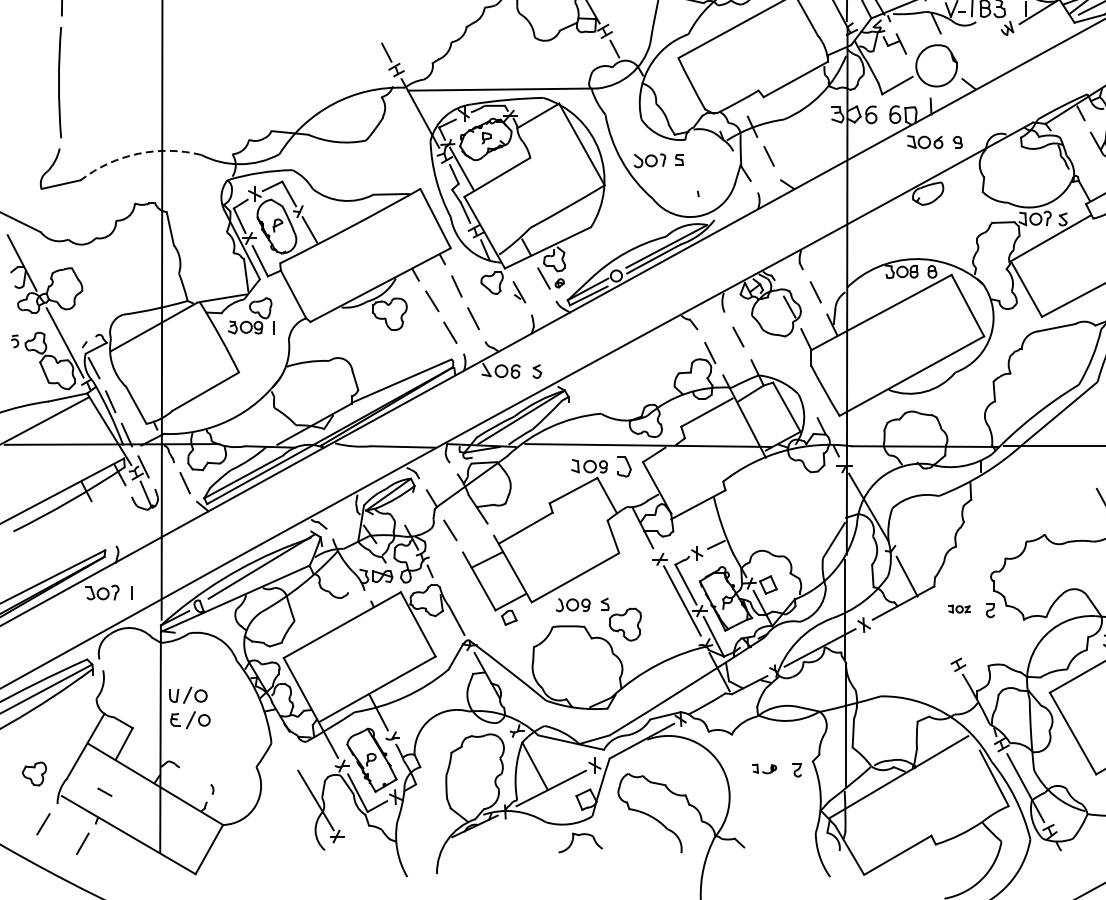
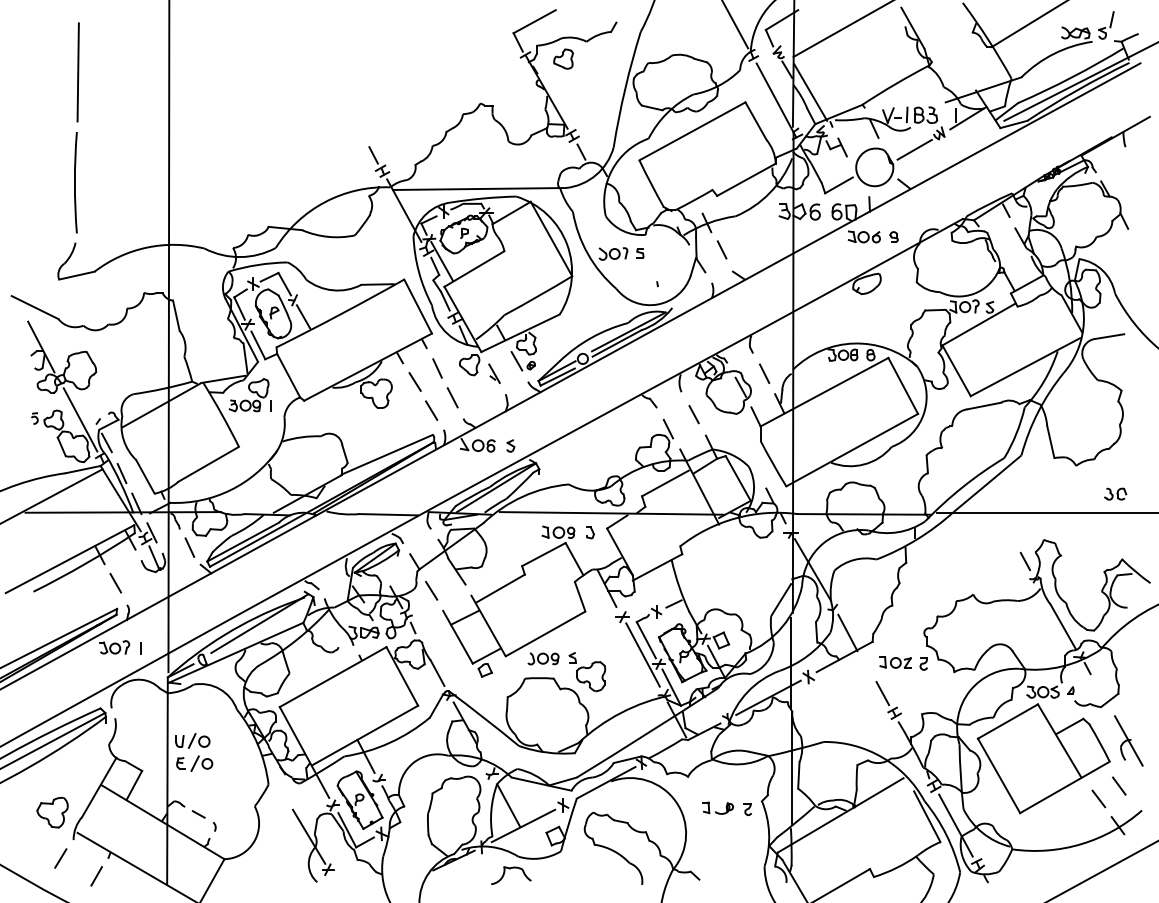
line: (980, 46) -> (914, 149), added
arc: (138, 153) -> (147, 247), dashed -> solid
part: (624, 466) -> (590, 532), size x0.62
line: (103, 522) -> (115, 583), added
part: (959, 609) -> (895, 662), size x1.67
line: (945, 643) -> (882, 693), added
part: (764, 768) -> (717, 807), size x1.43
part: (34, 773) -> (52, 812), size x1.43
line: (104, 792) -> (198, 814), moved
part: (579, 836) -> (510, 869), moved

